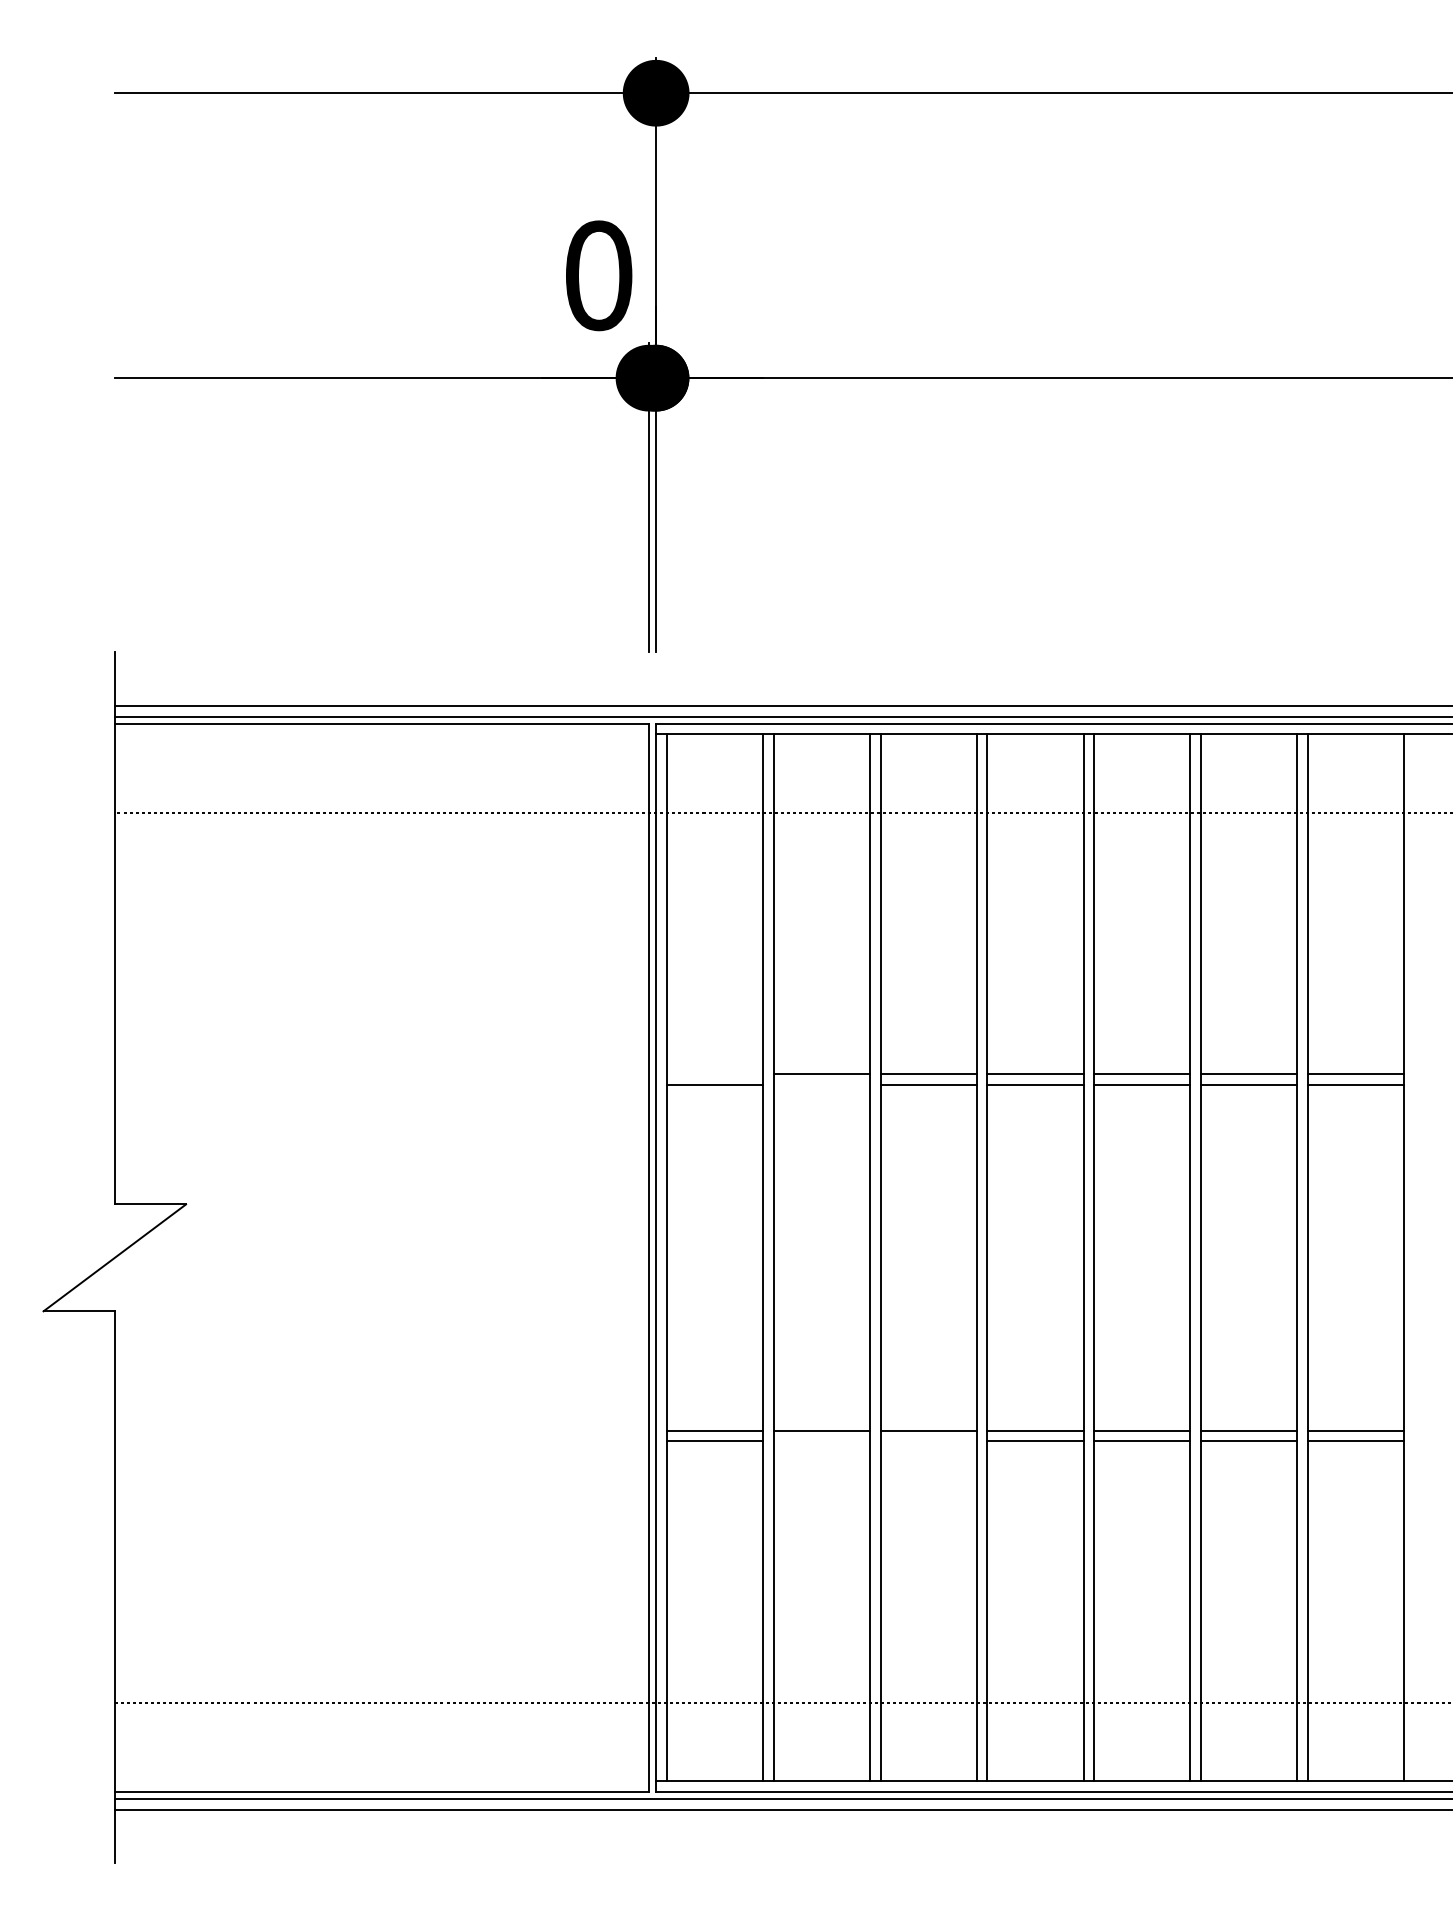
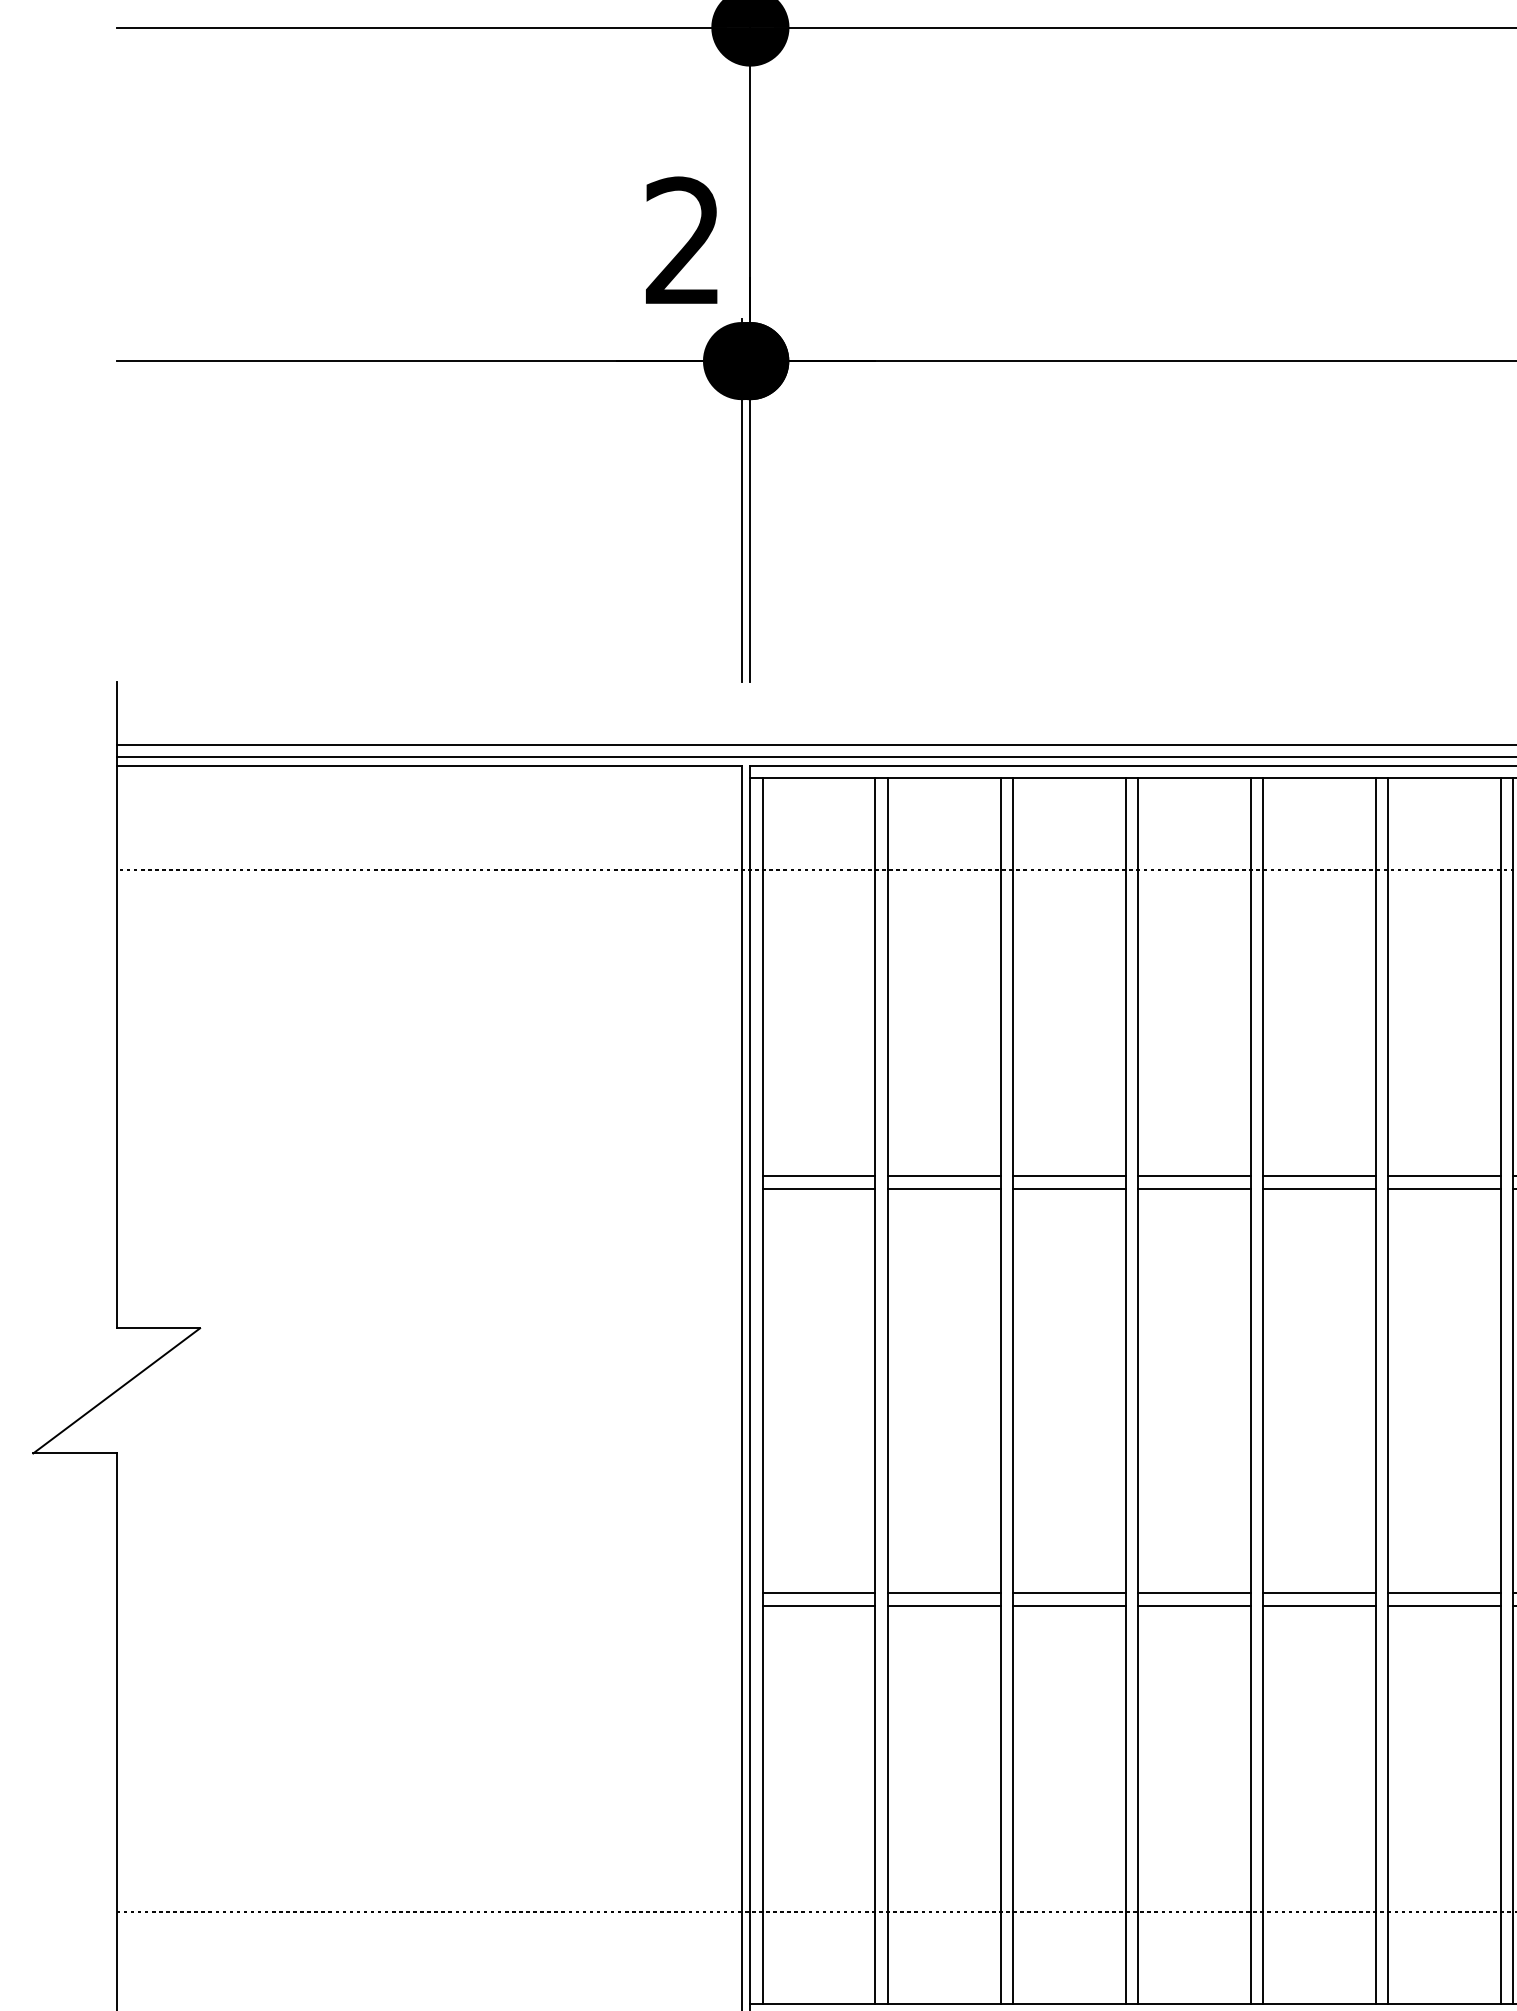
text: (599, 275) -> (684, 240), 0 -> 2
line: (714, 1074) -> (818, 1176), added
line: (821, 1085) -> (943, 1189), added
line: (821, 1441) -> (943, 1605), added
line: (928, 1441) -> (1069, 1605), added

